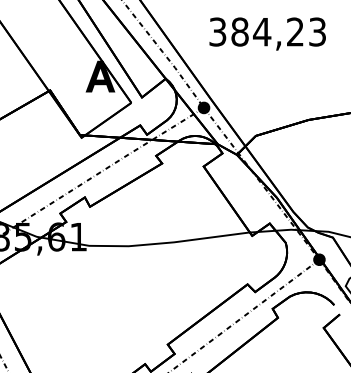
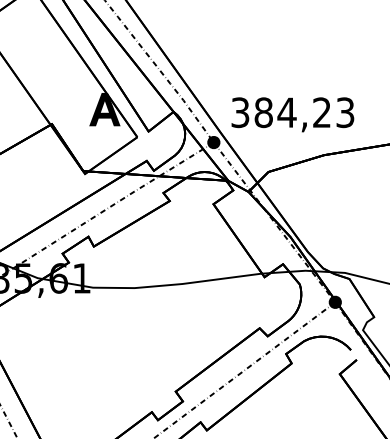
text: (267, 33) -> (292, 114), moved

